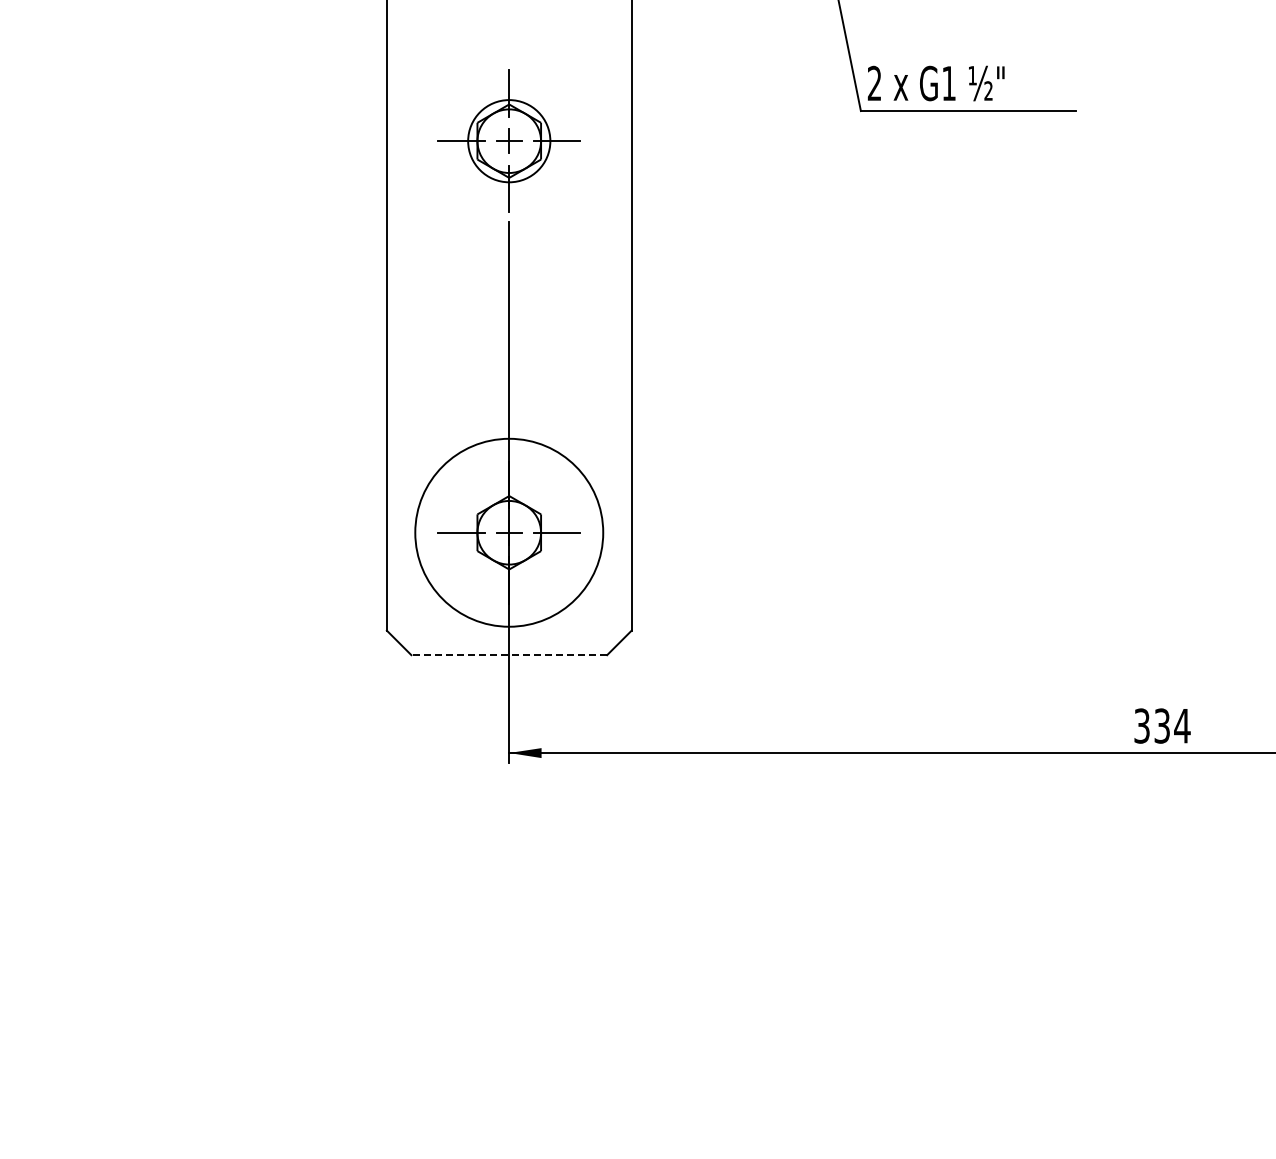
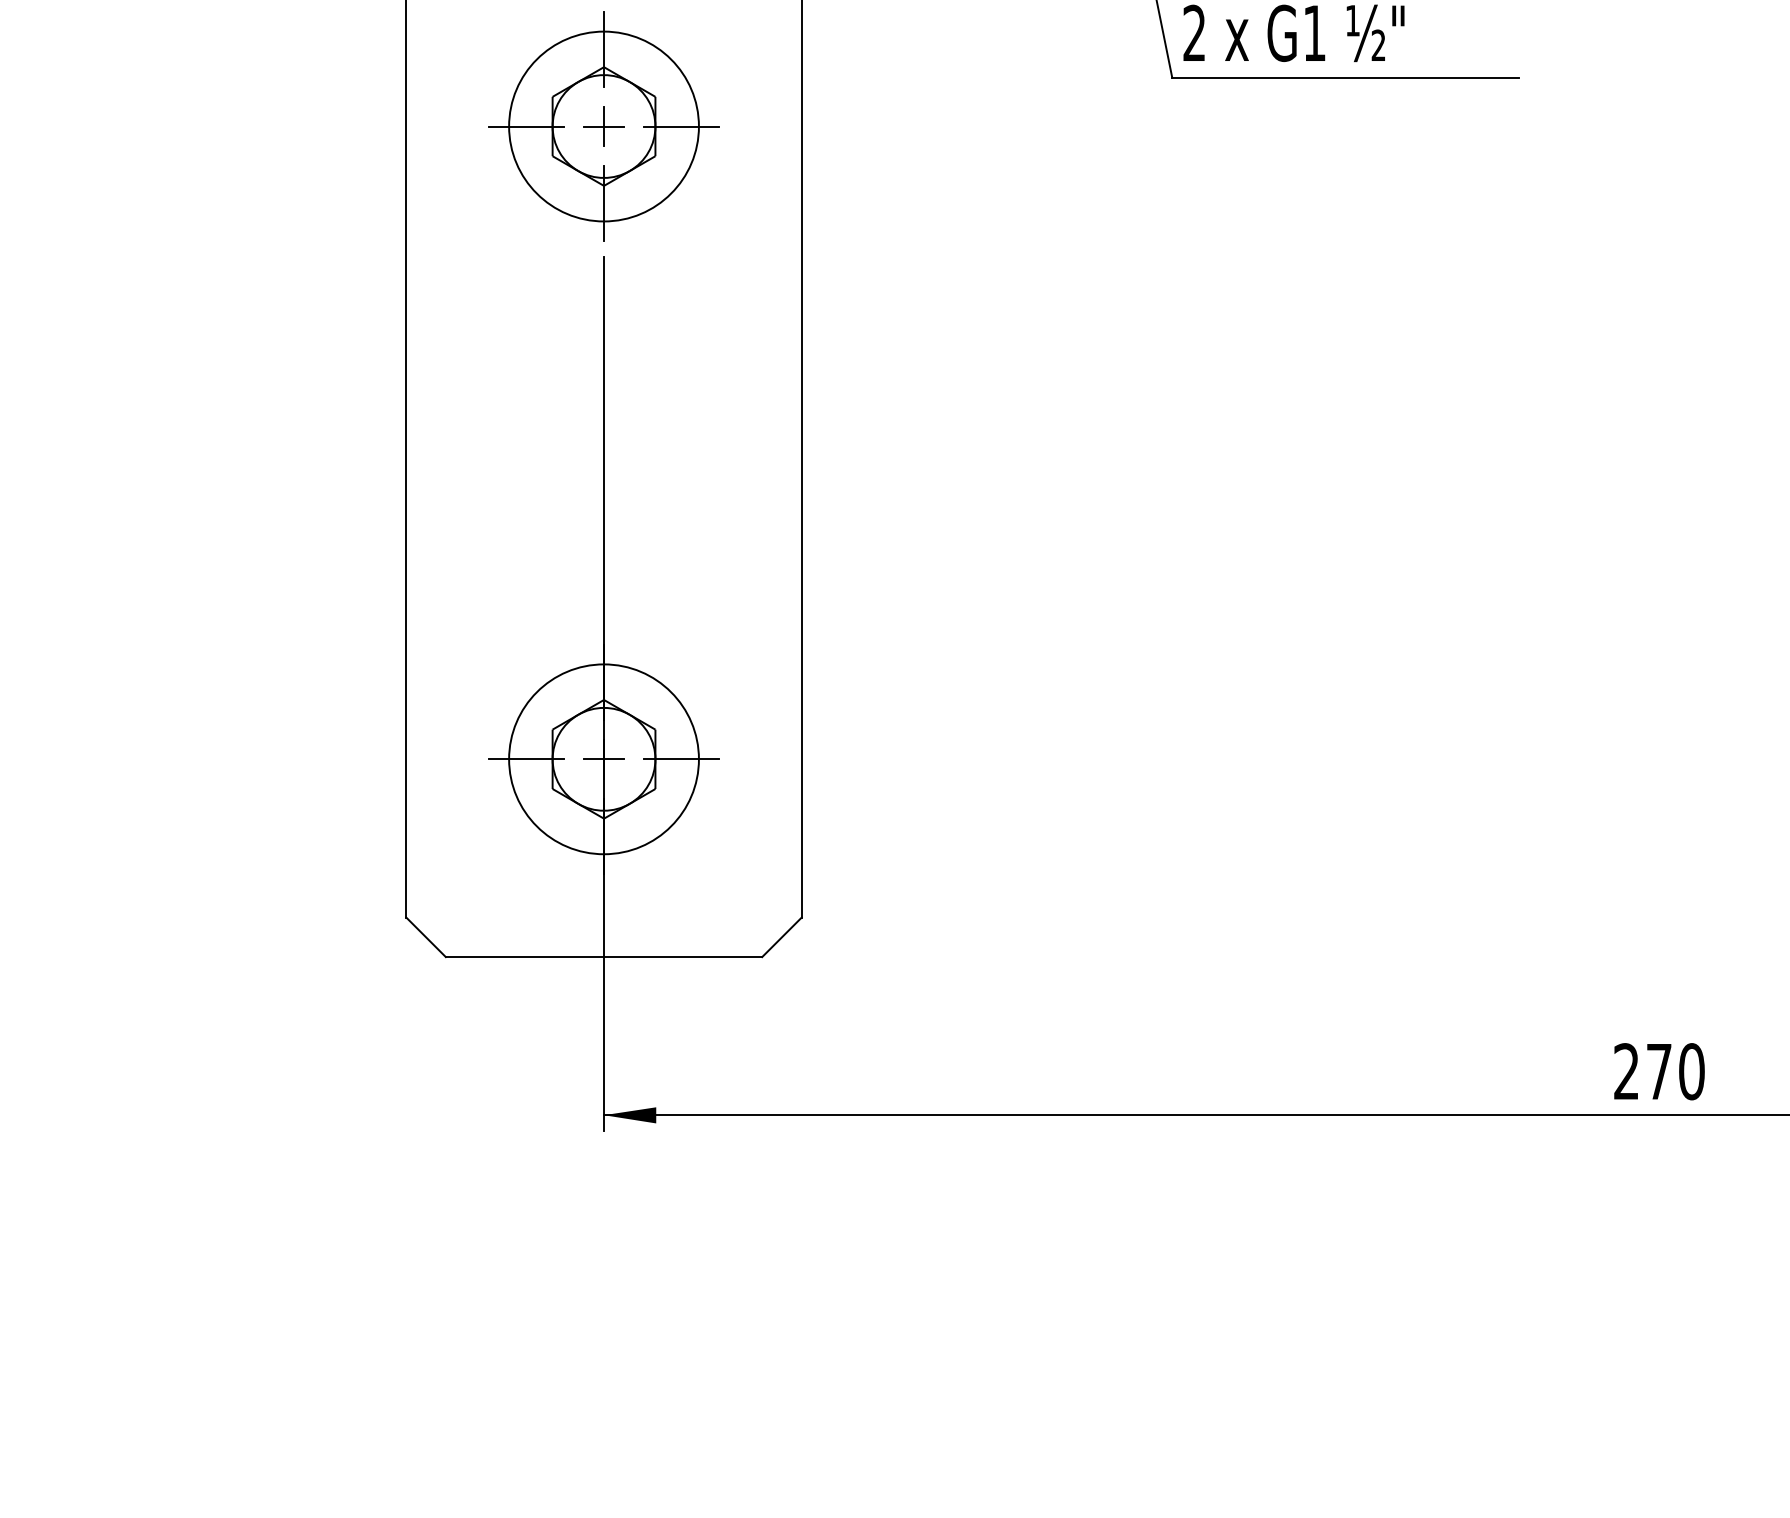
circle: (509, 140) -> (604, 125), size x1.43
circle: (509, 532) -> (604, 758), size x0.62
line: (509, 655) -> (604, 957), dashed -> solid
text: (1162, 725) -> (1659, 1070), 334 -> 270

